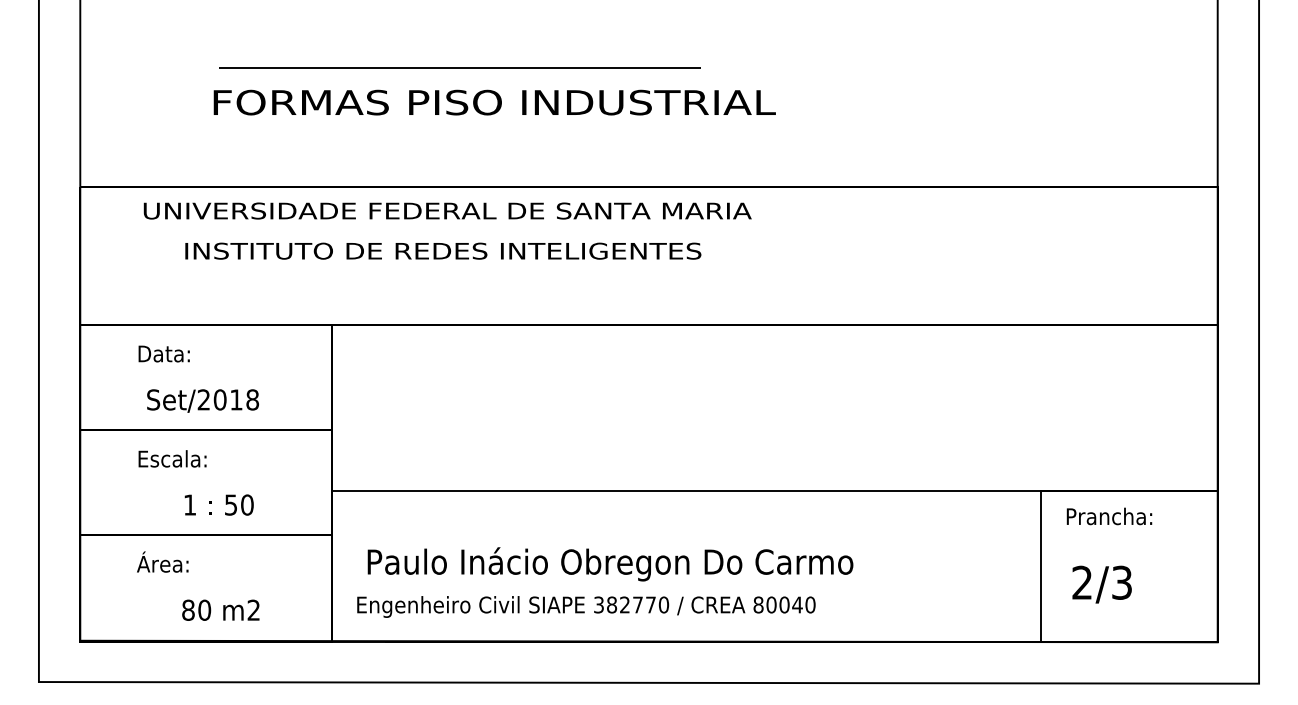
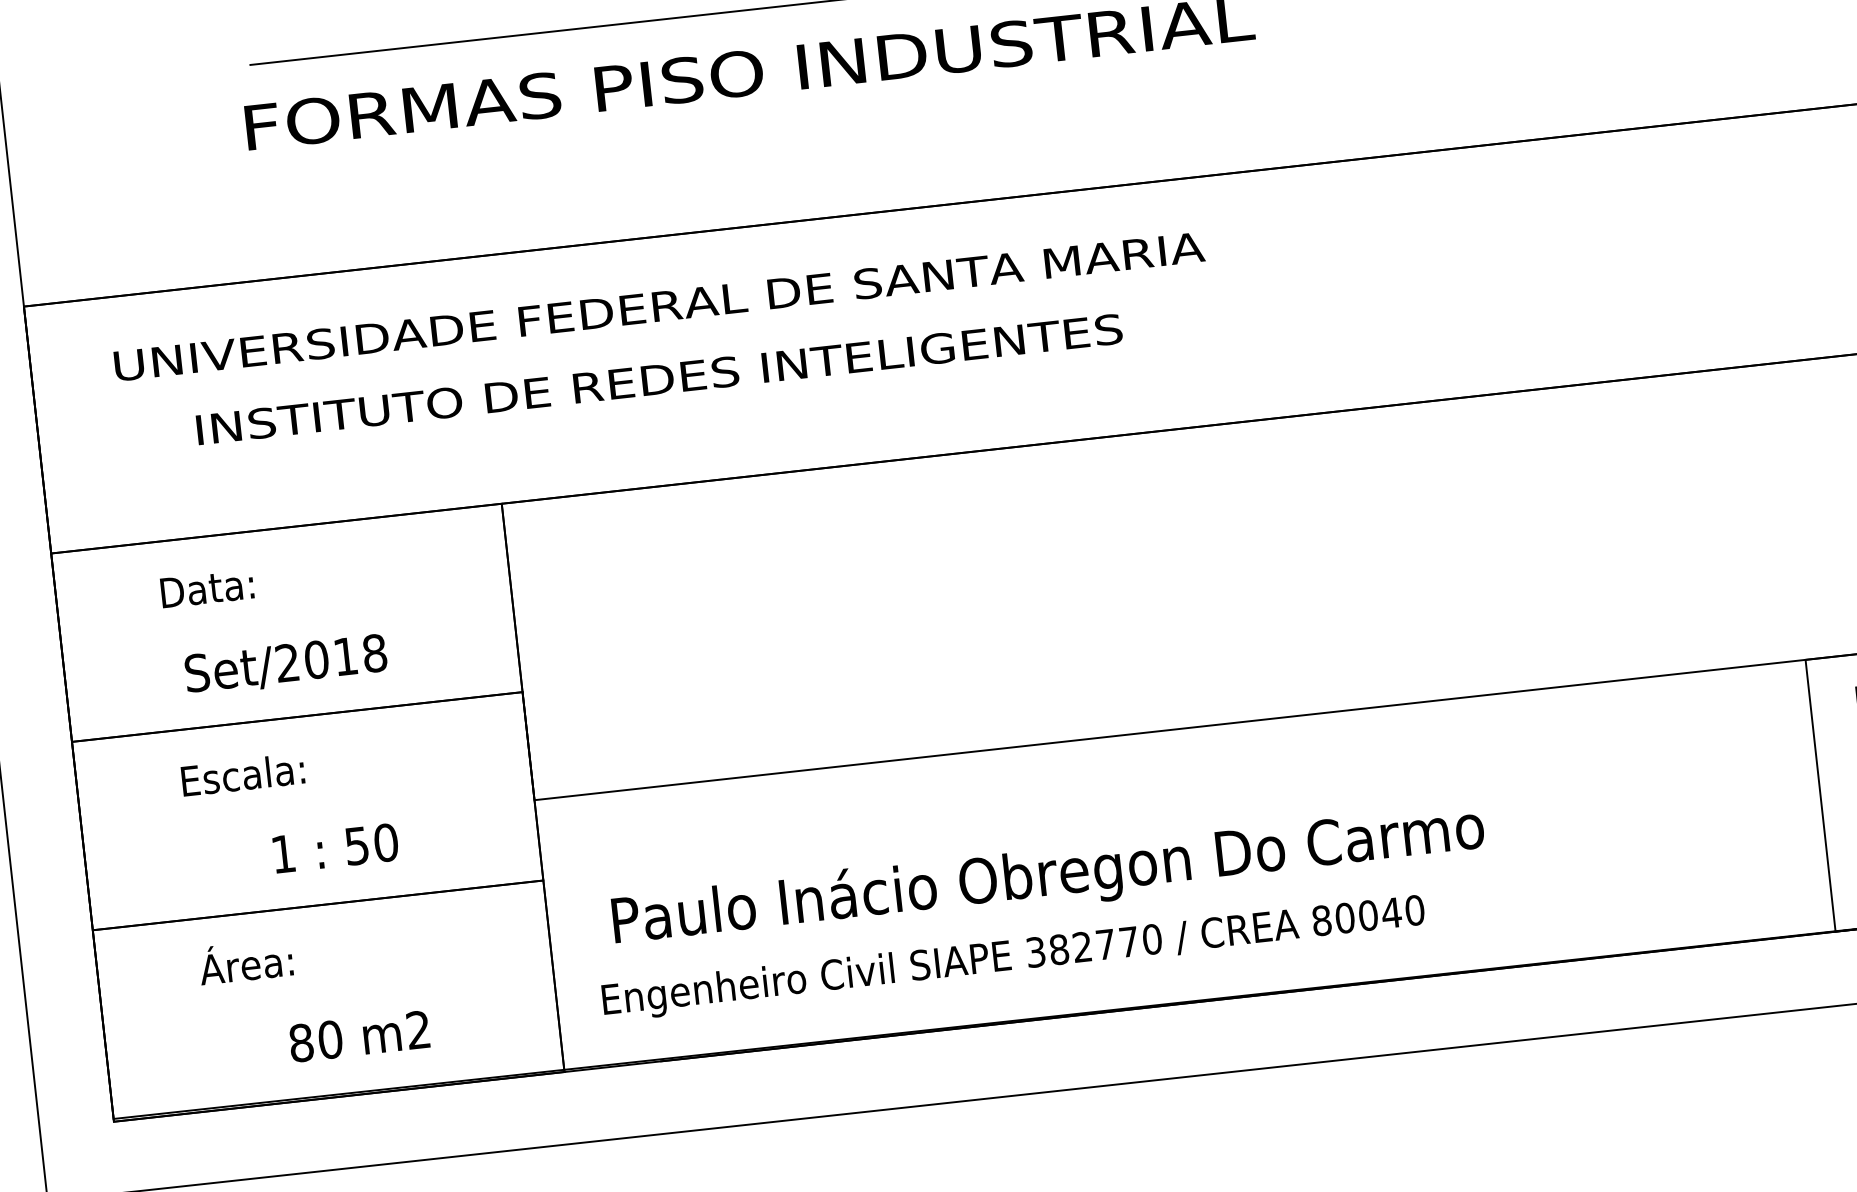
text: (447, 230) -> (662, 341), moved

